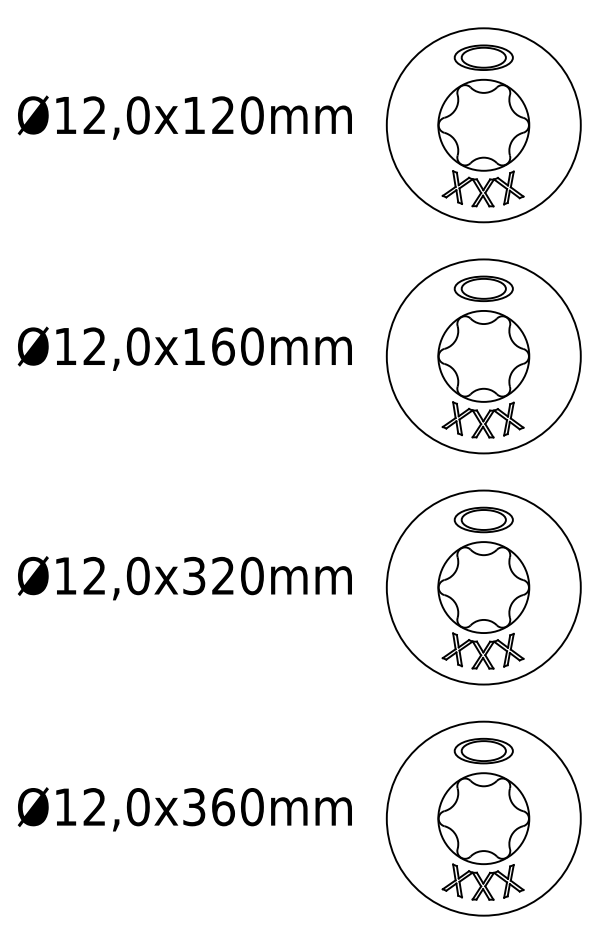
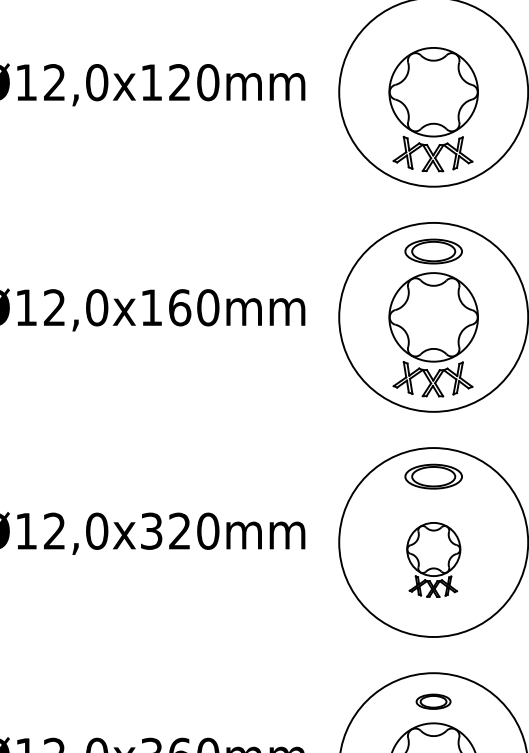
part: (483, 57) -> (433, 26), removed
part: (483, 605) -> (433, 560), size x0.6
part: (483, 750) -> (433, 701), size x0.6

